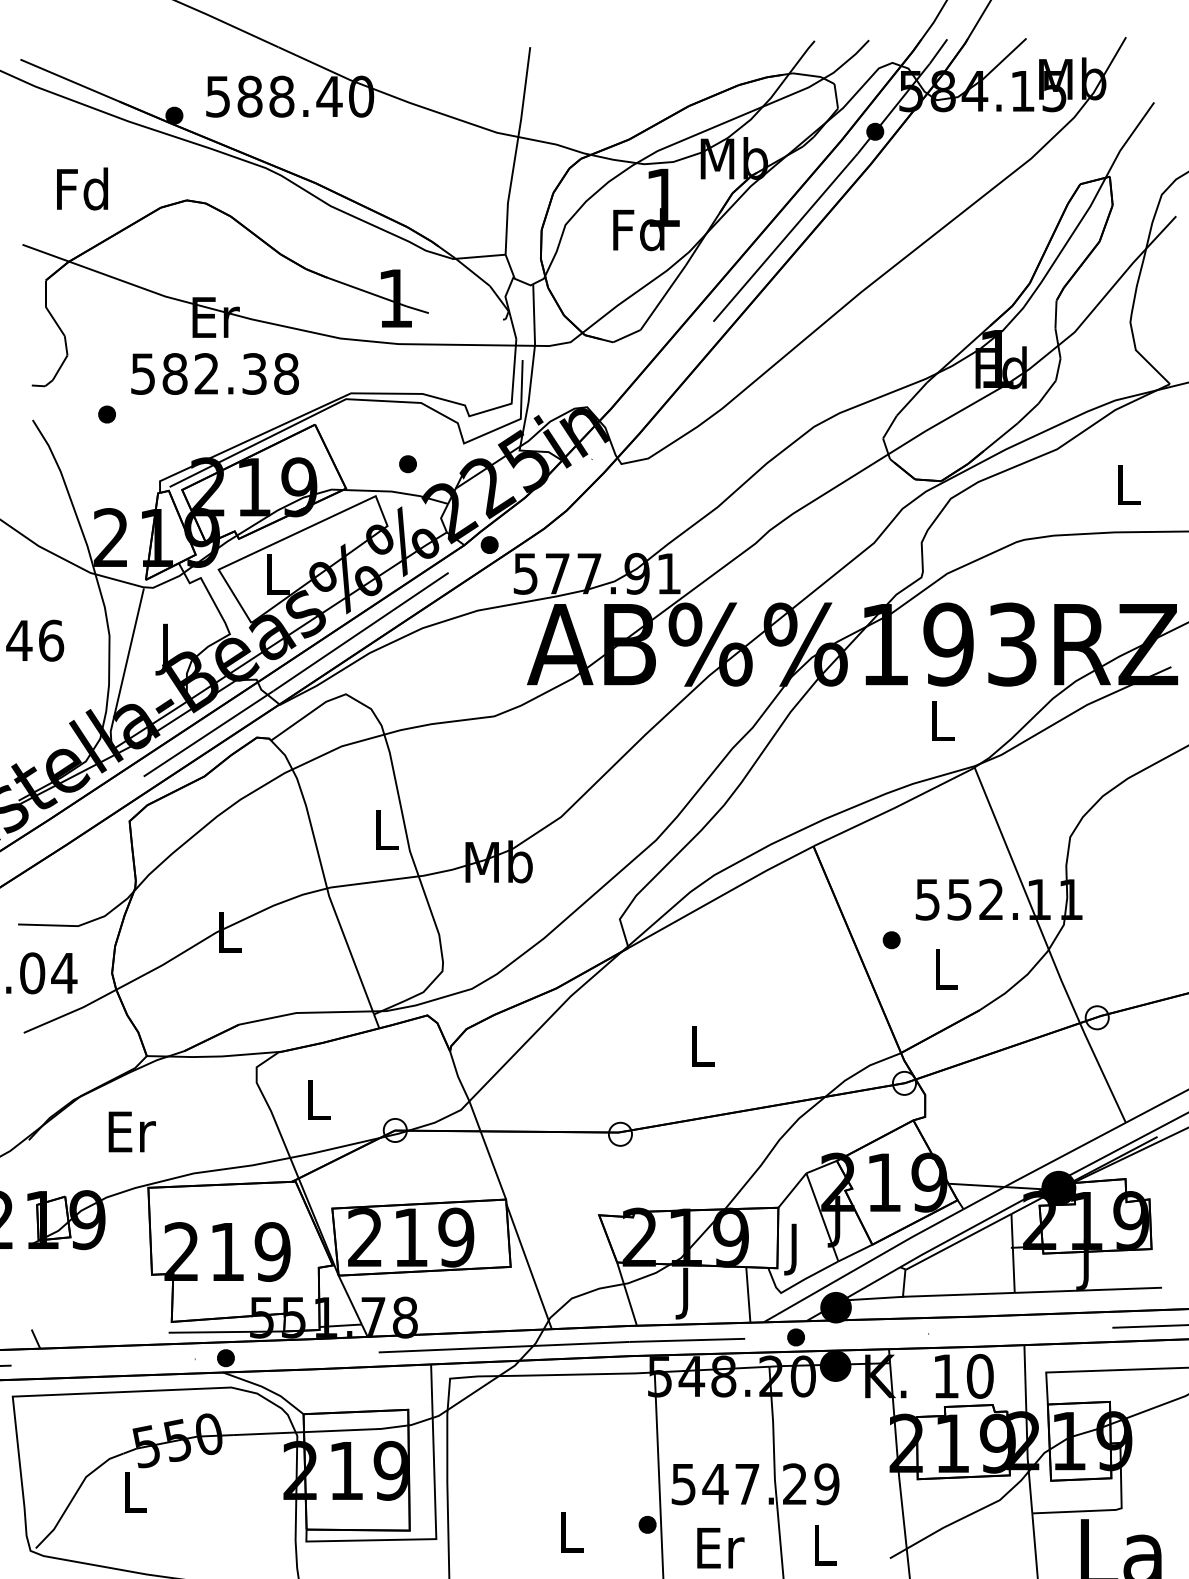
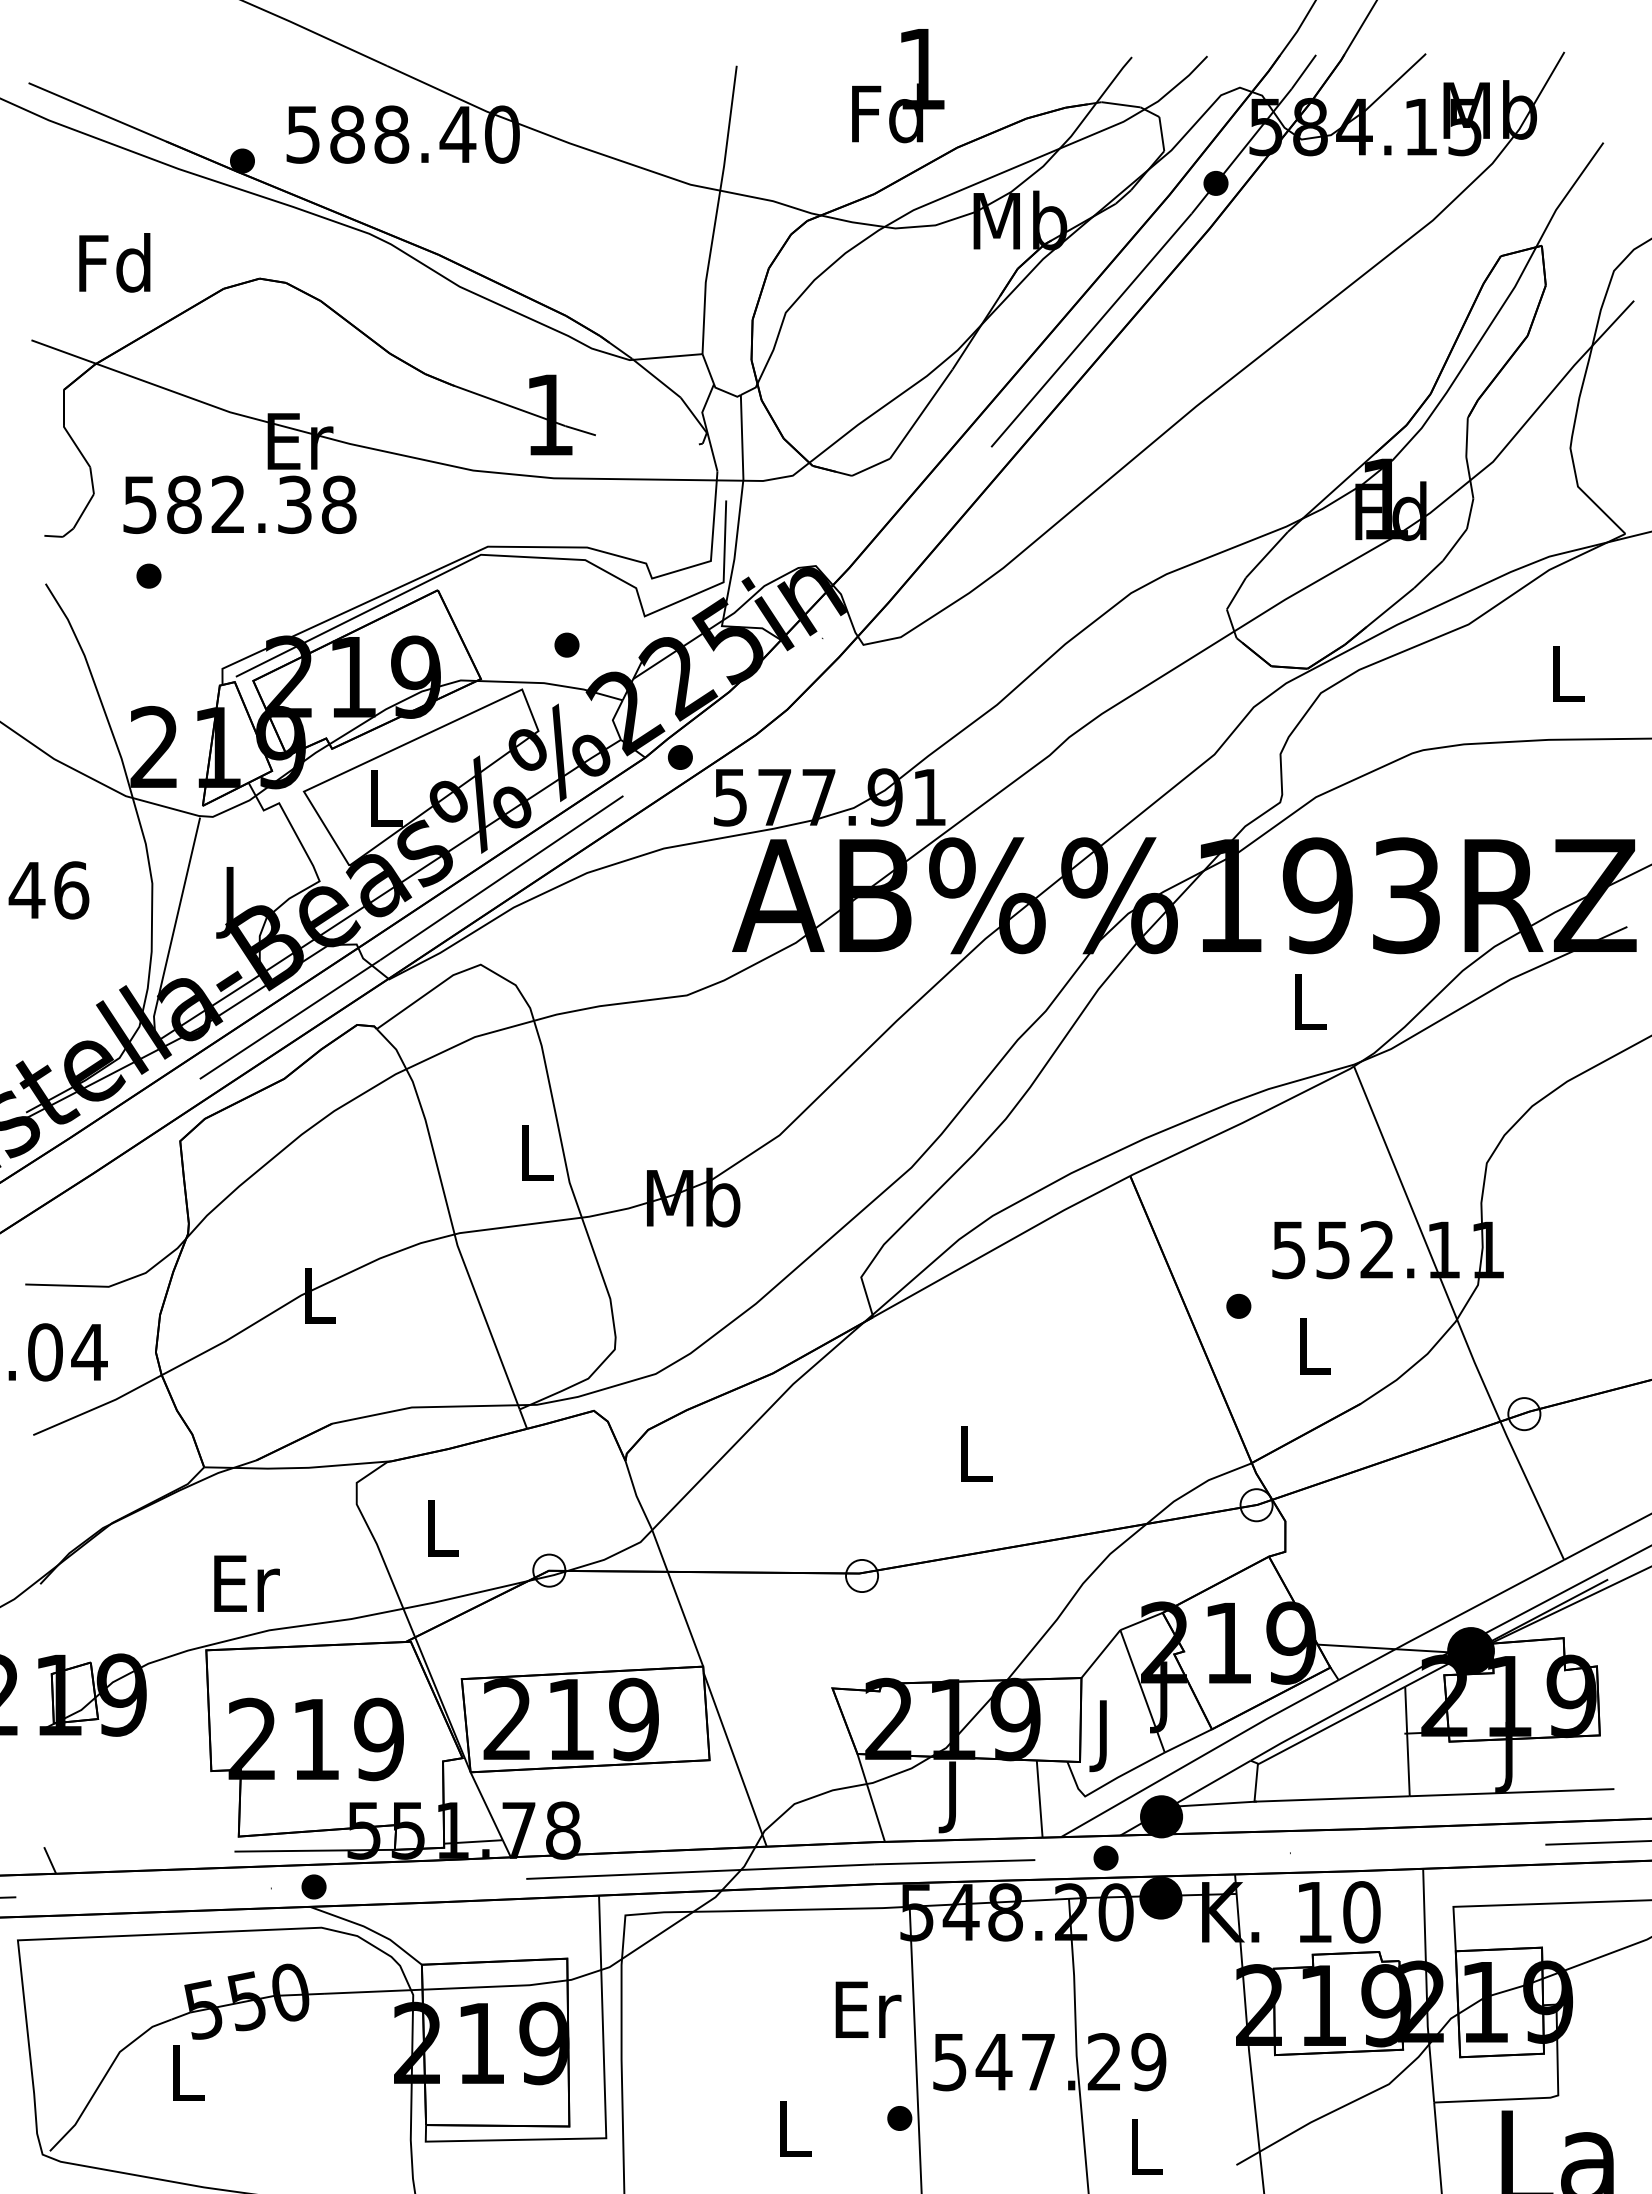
text: (646, 210) -> (898, 86), moved
text: (214, 373) -> (239, 504), moved
text: (131, 1131) -> (246, 1583), moved
text: (720, 1547) -> (868, 2009), moved

